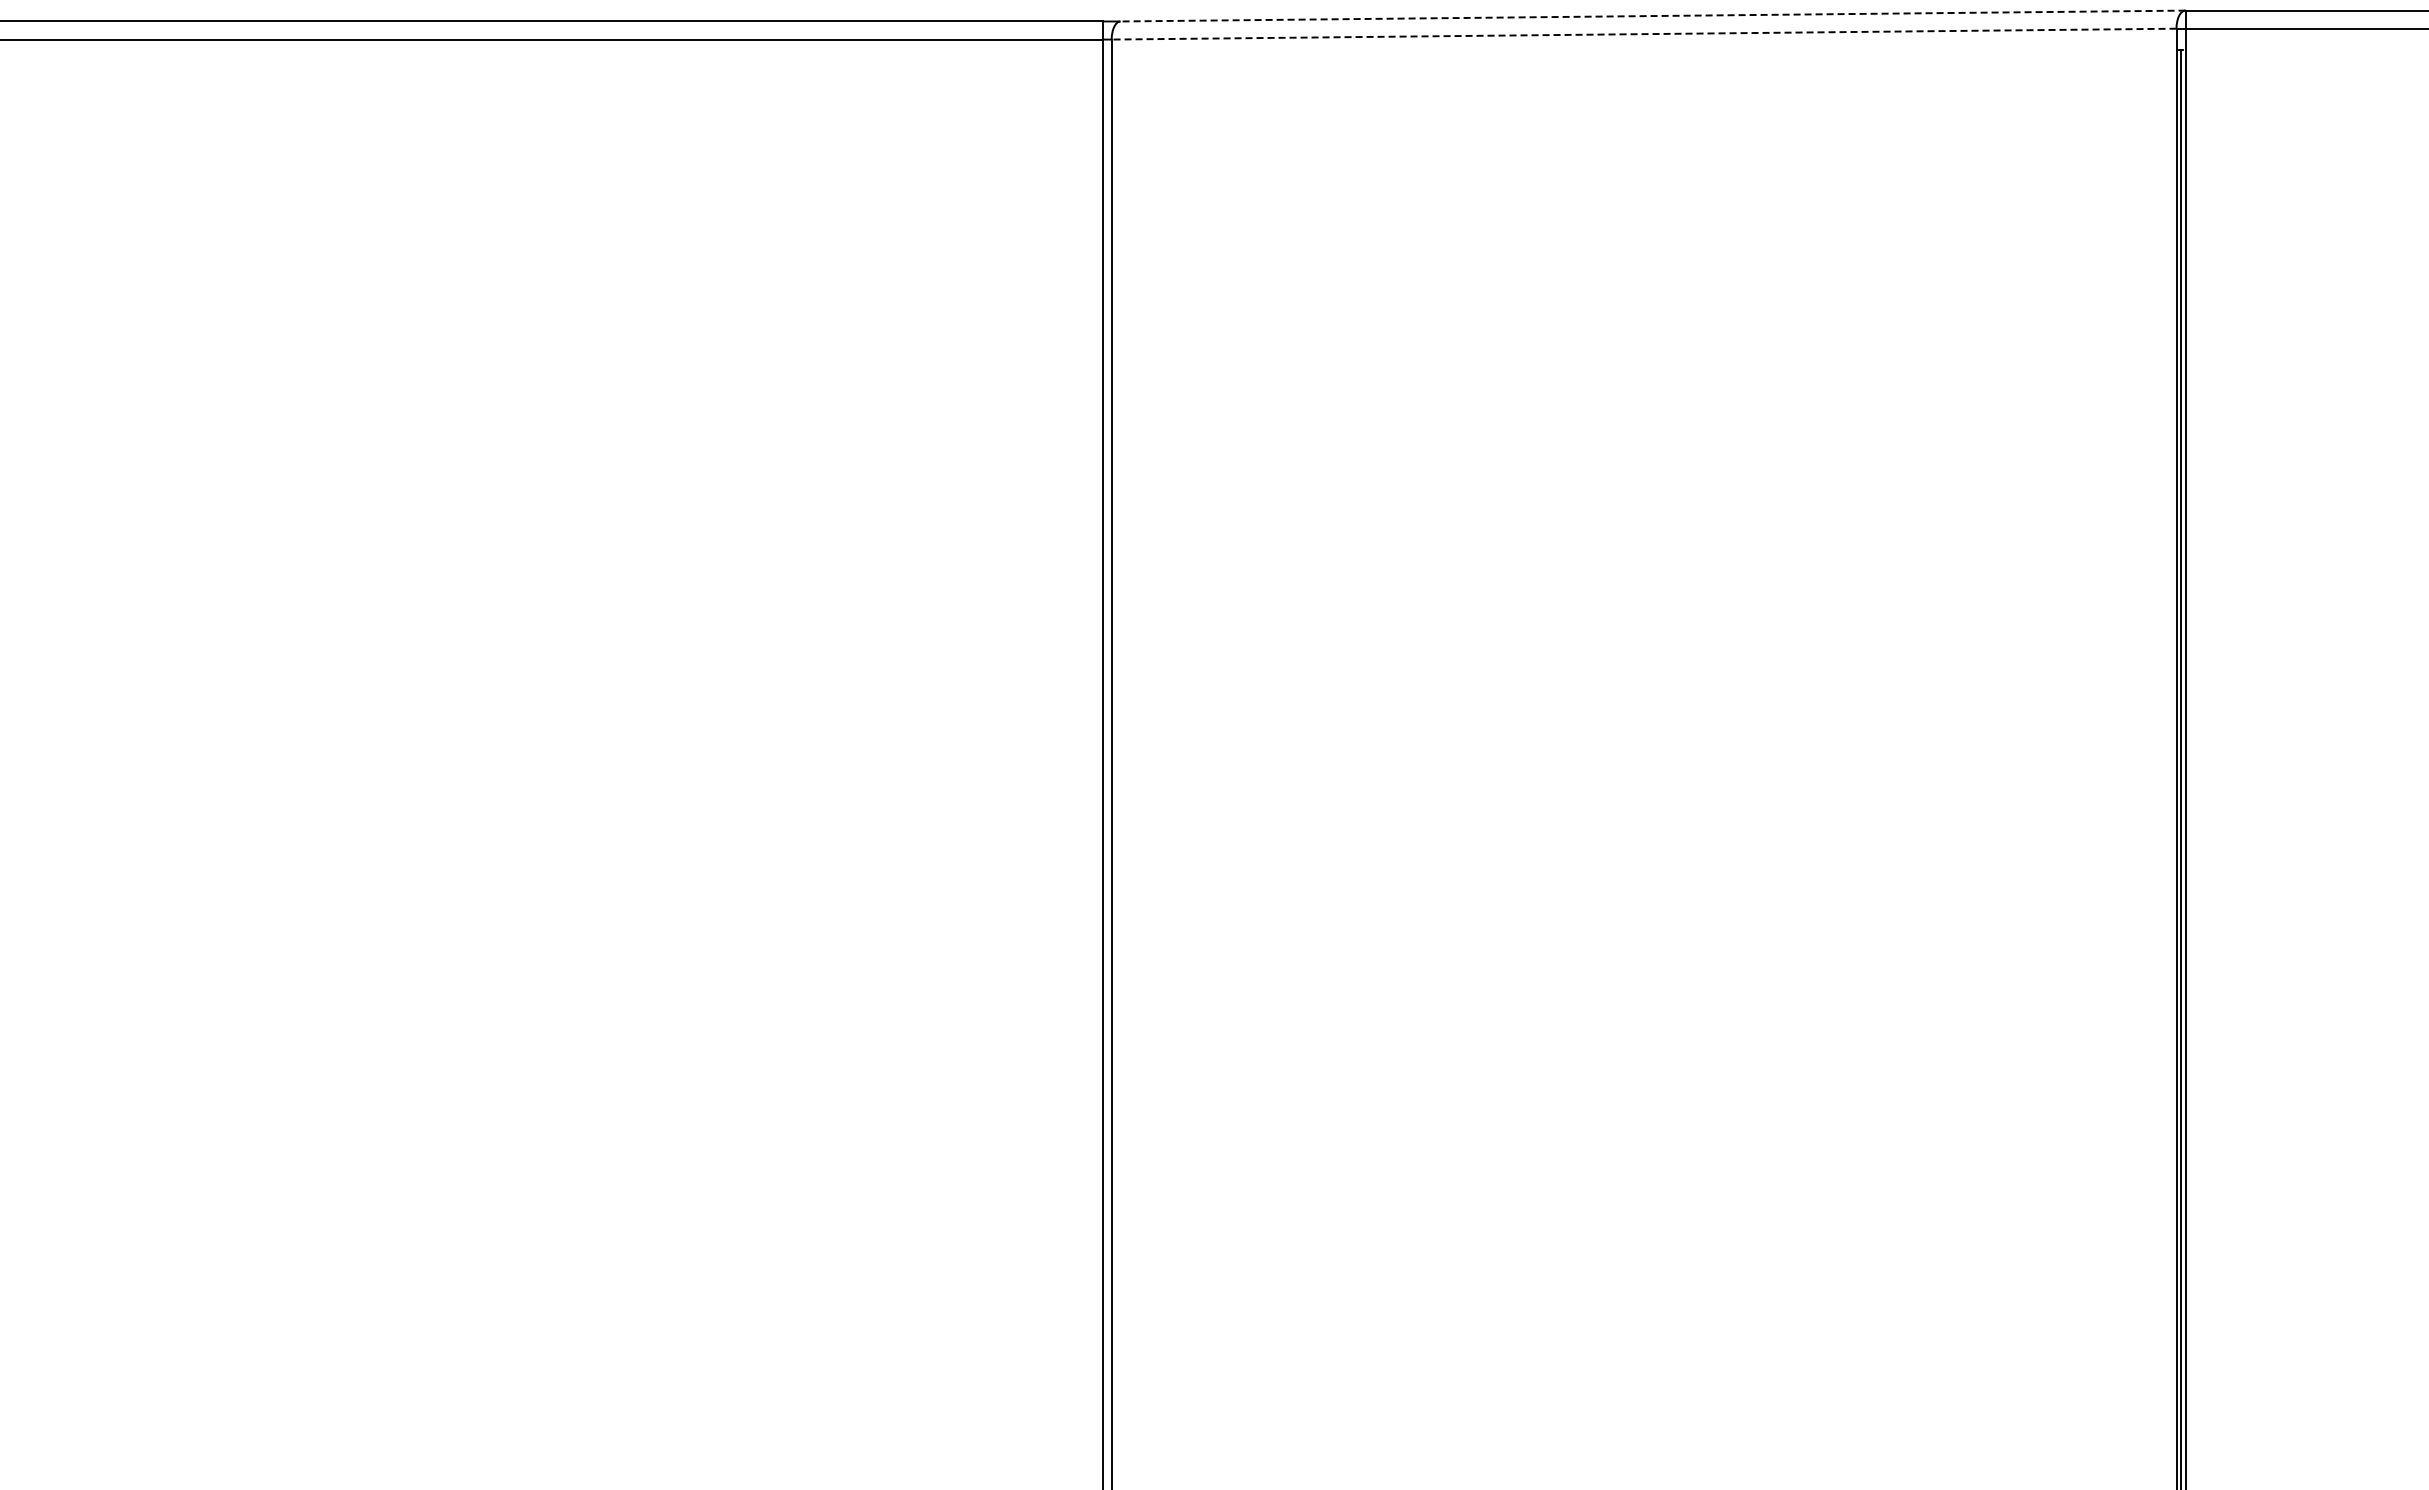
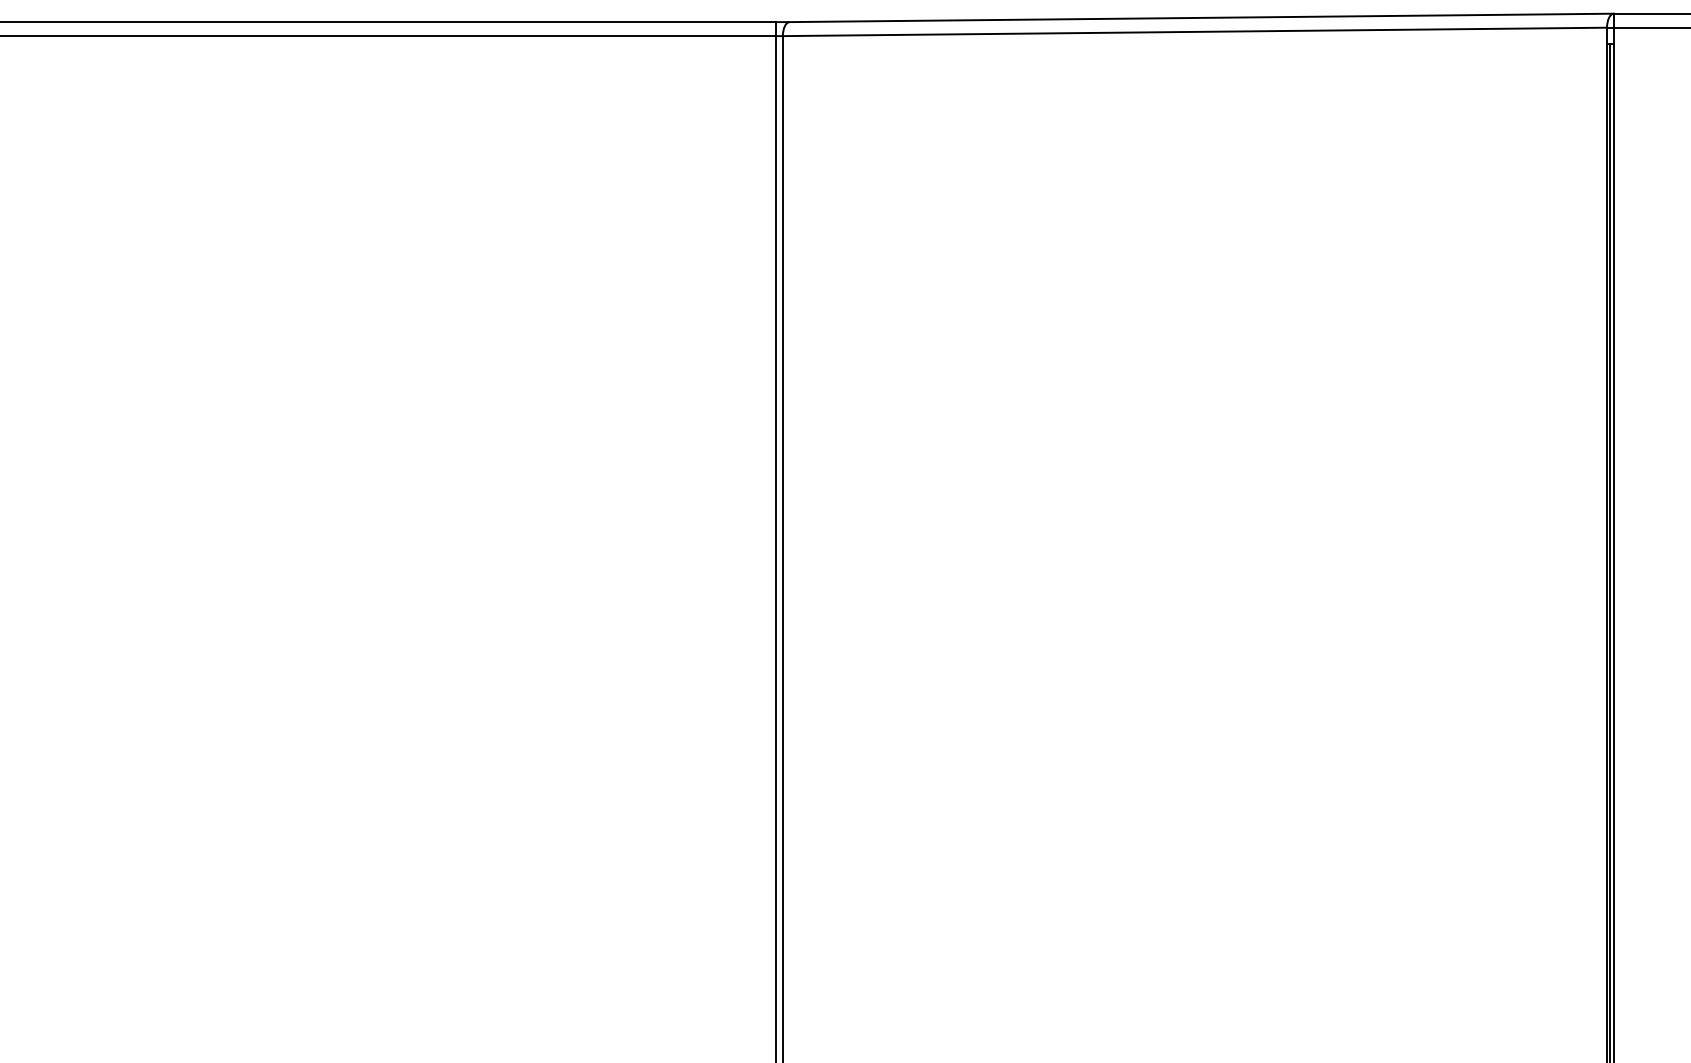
line: (1652, 16) -> (1201, 18), dashed -> solid
line: (1643, 34) -> (1194, 32), dashed -> solid

